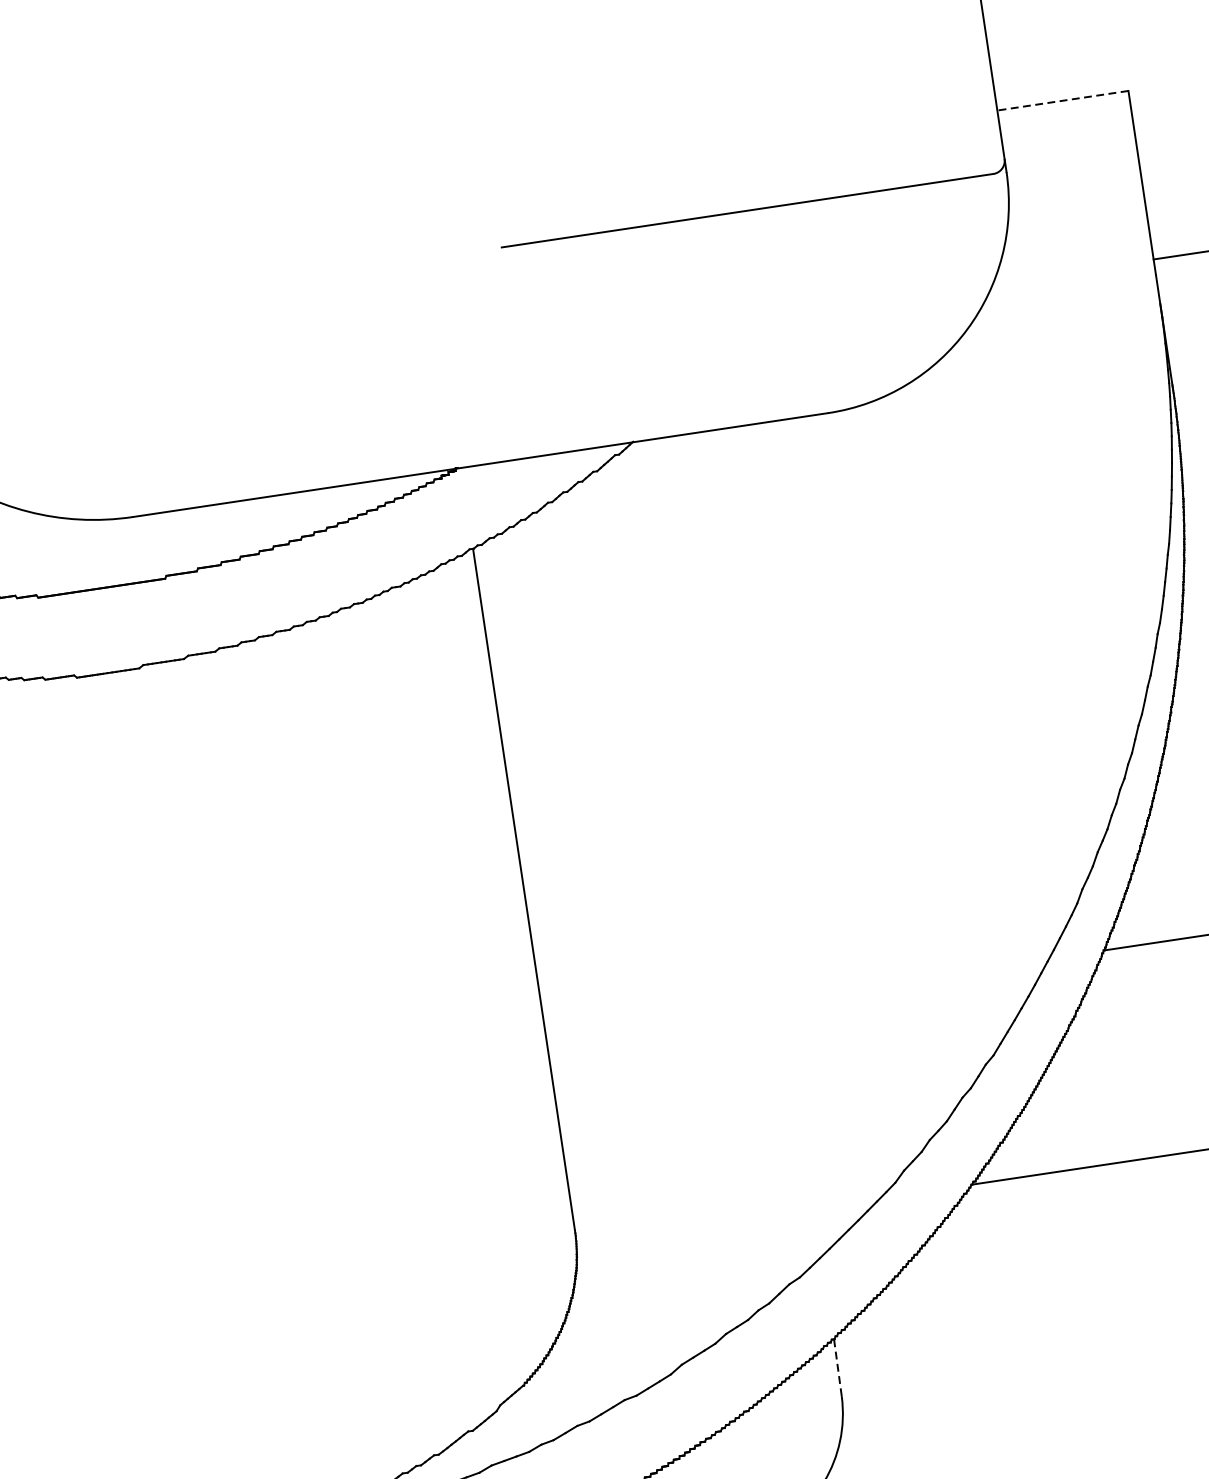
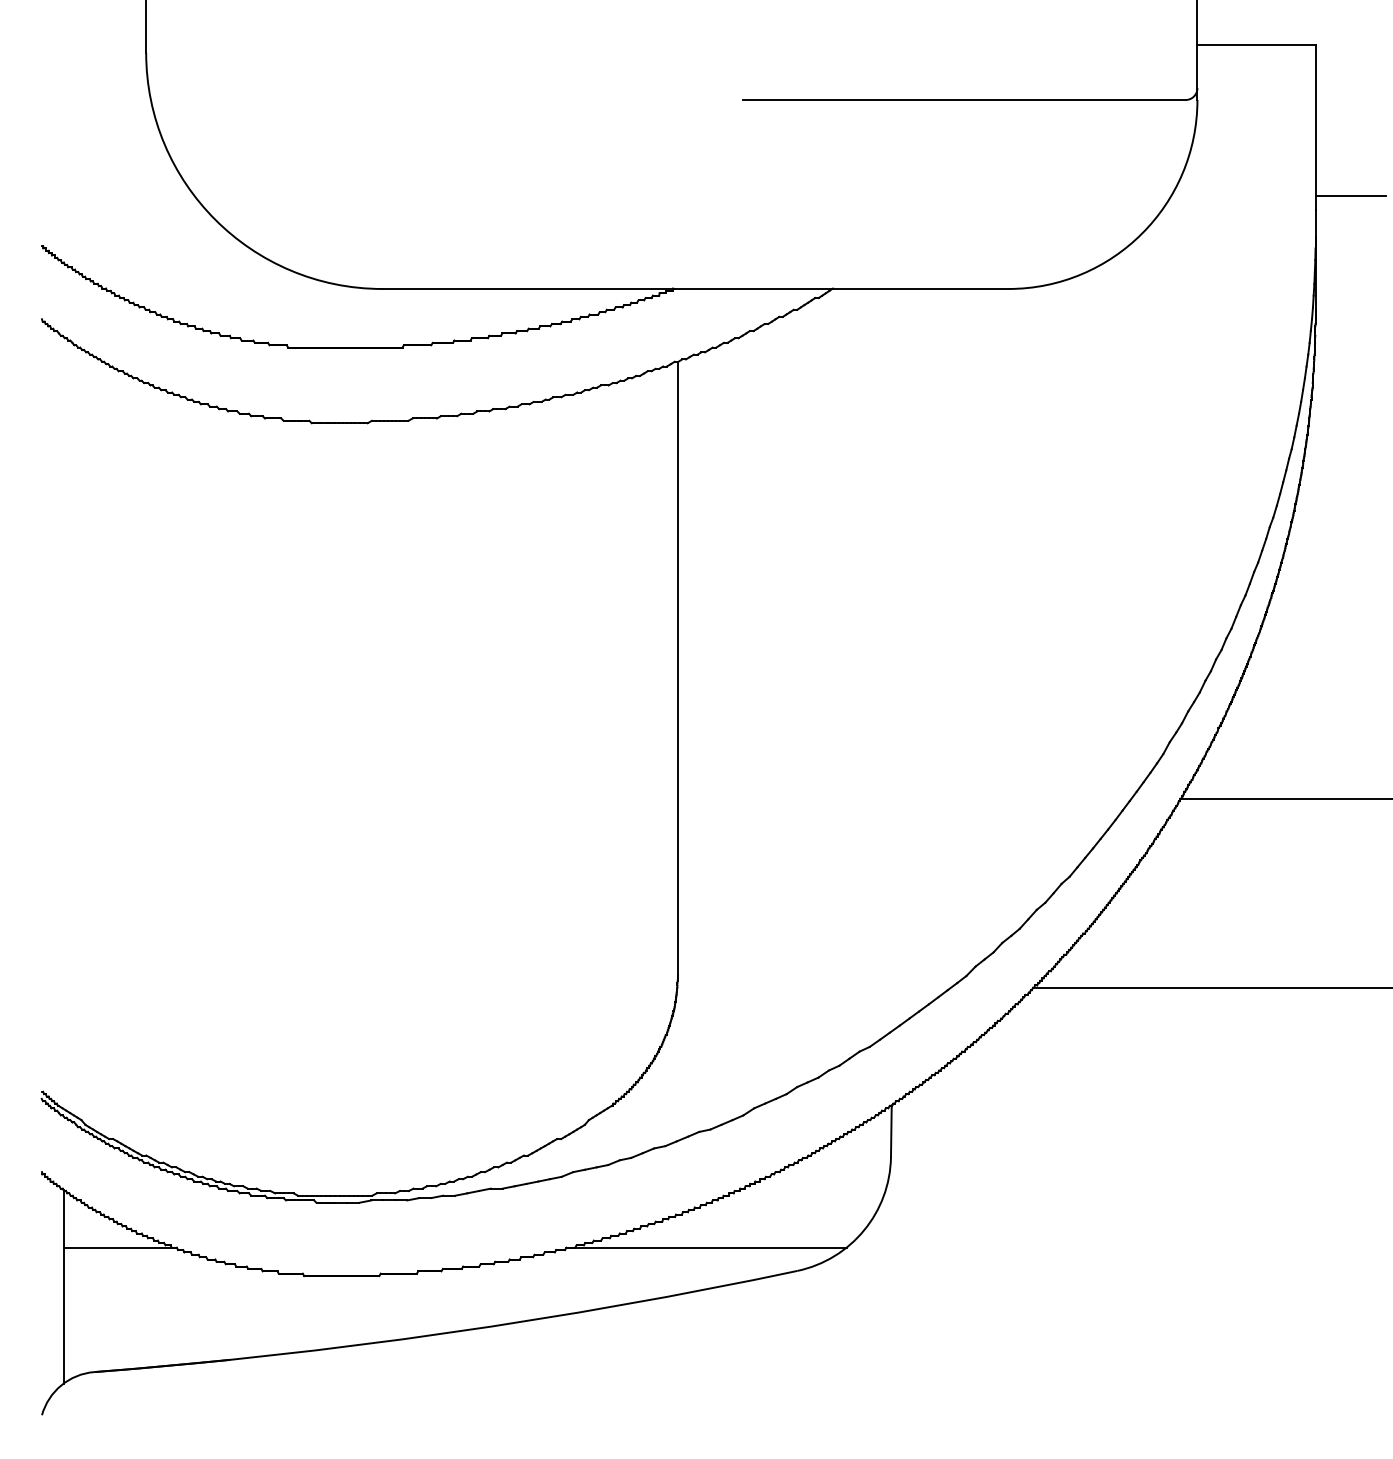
line: (1062, 100) -> (1256, 44), dashed -> solid
line: (838, 1367) -> (891, 1131), dashed -> solid

